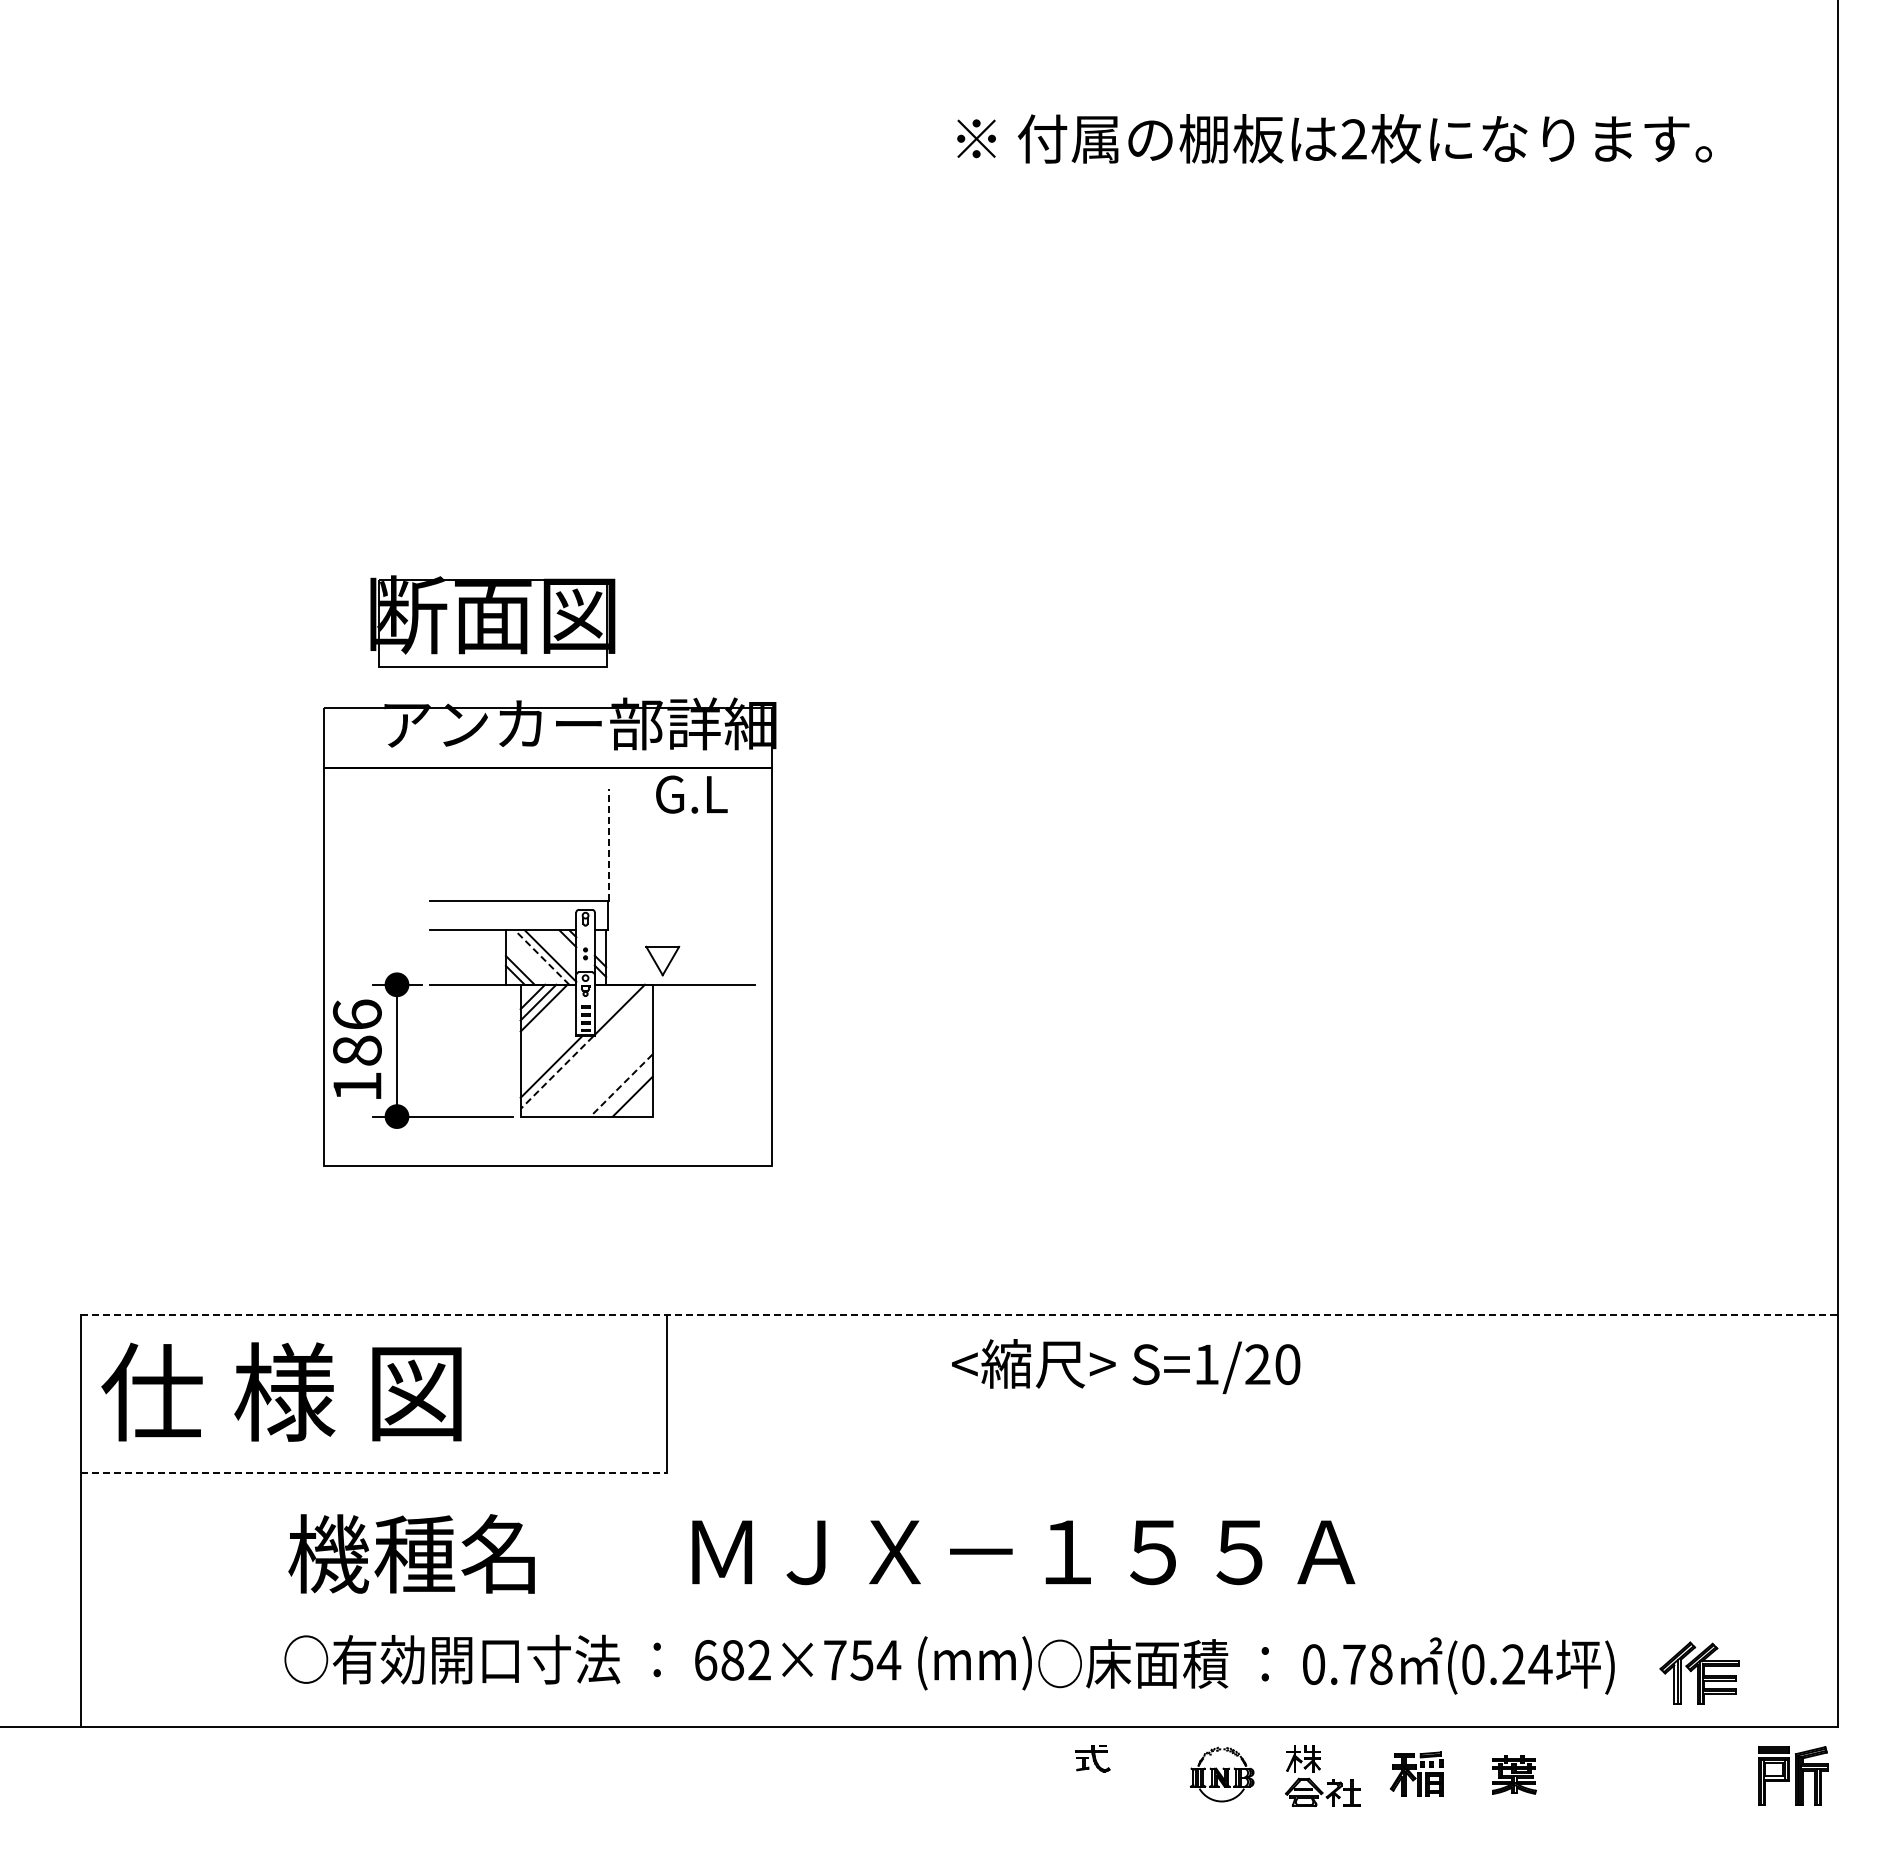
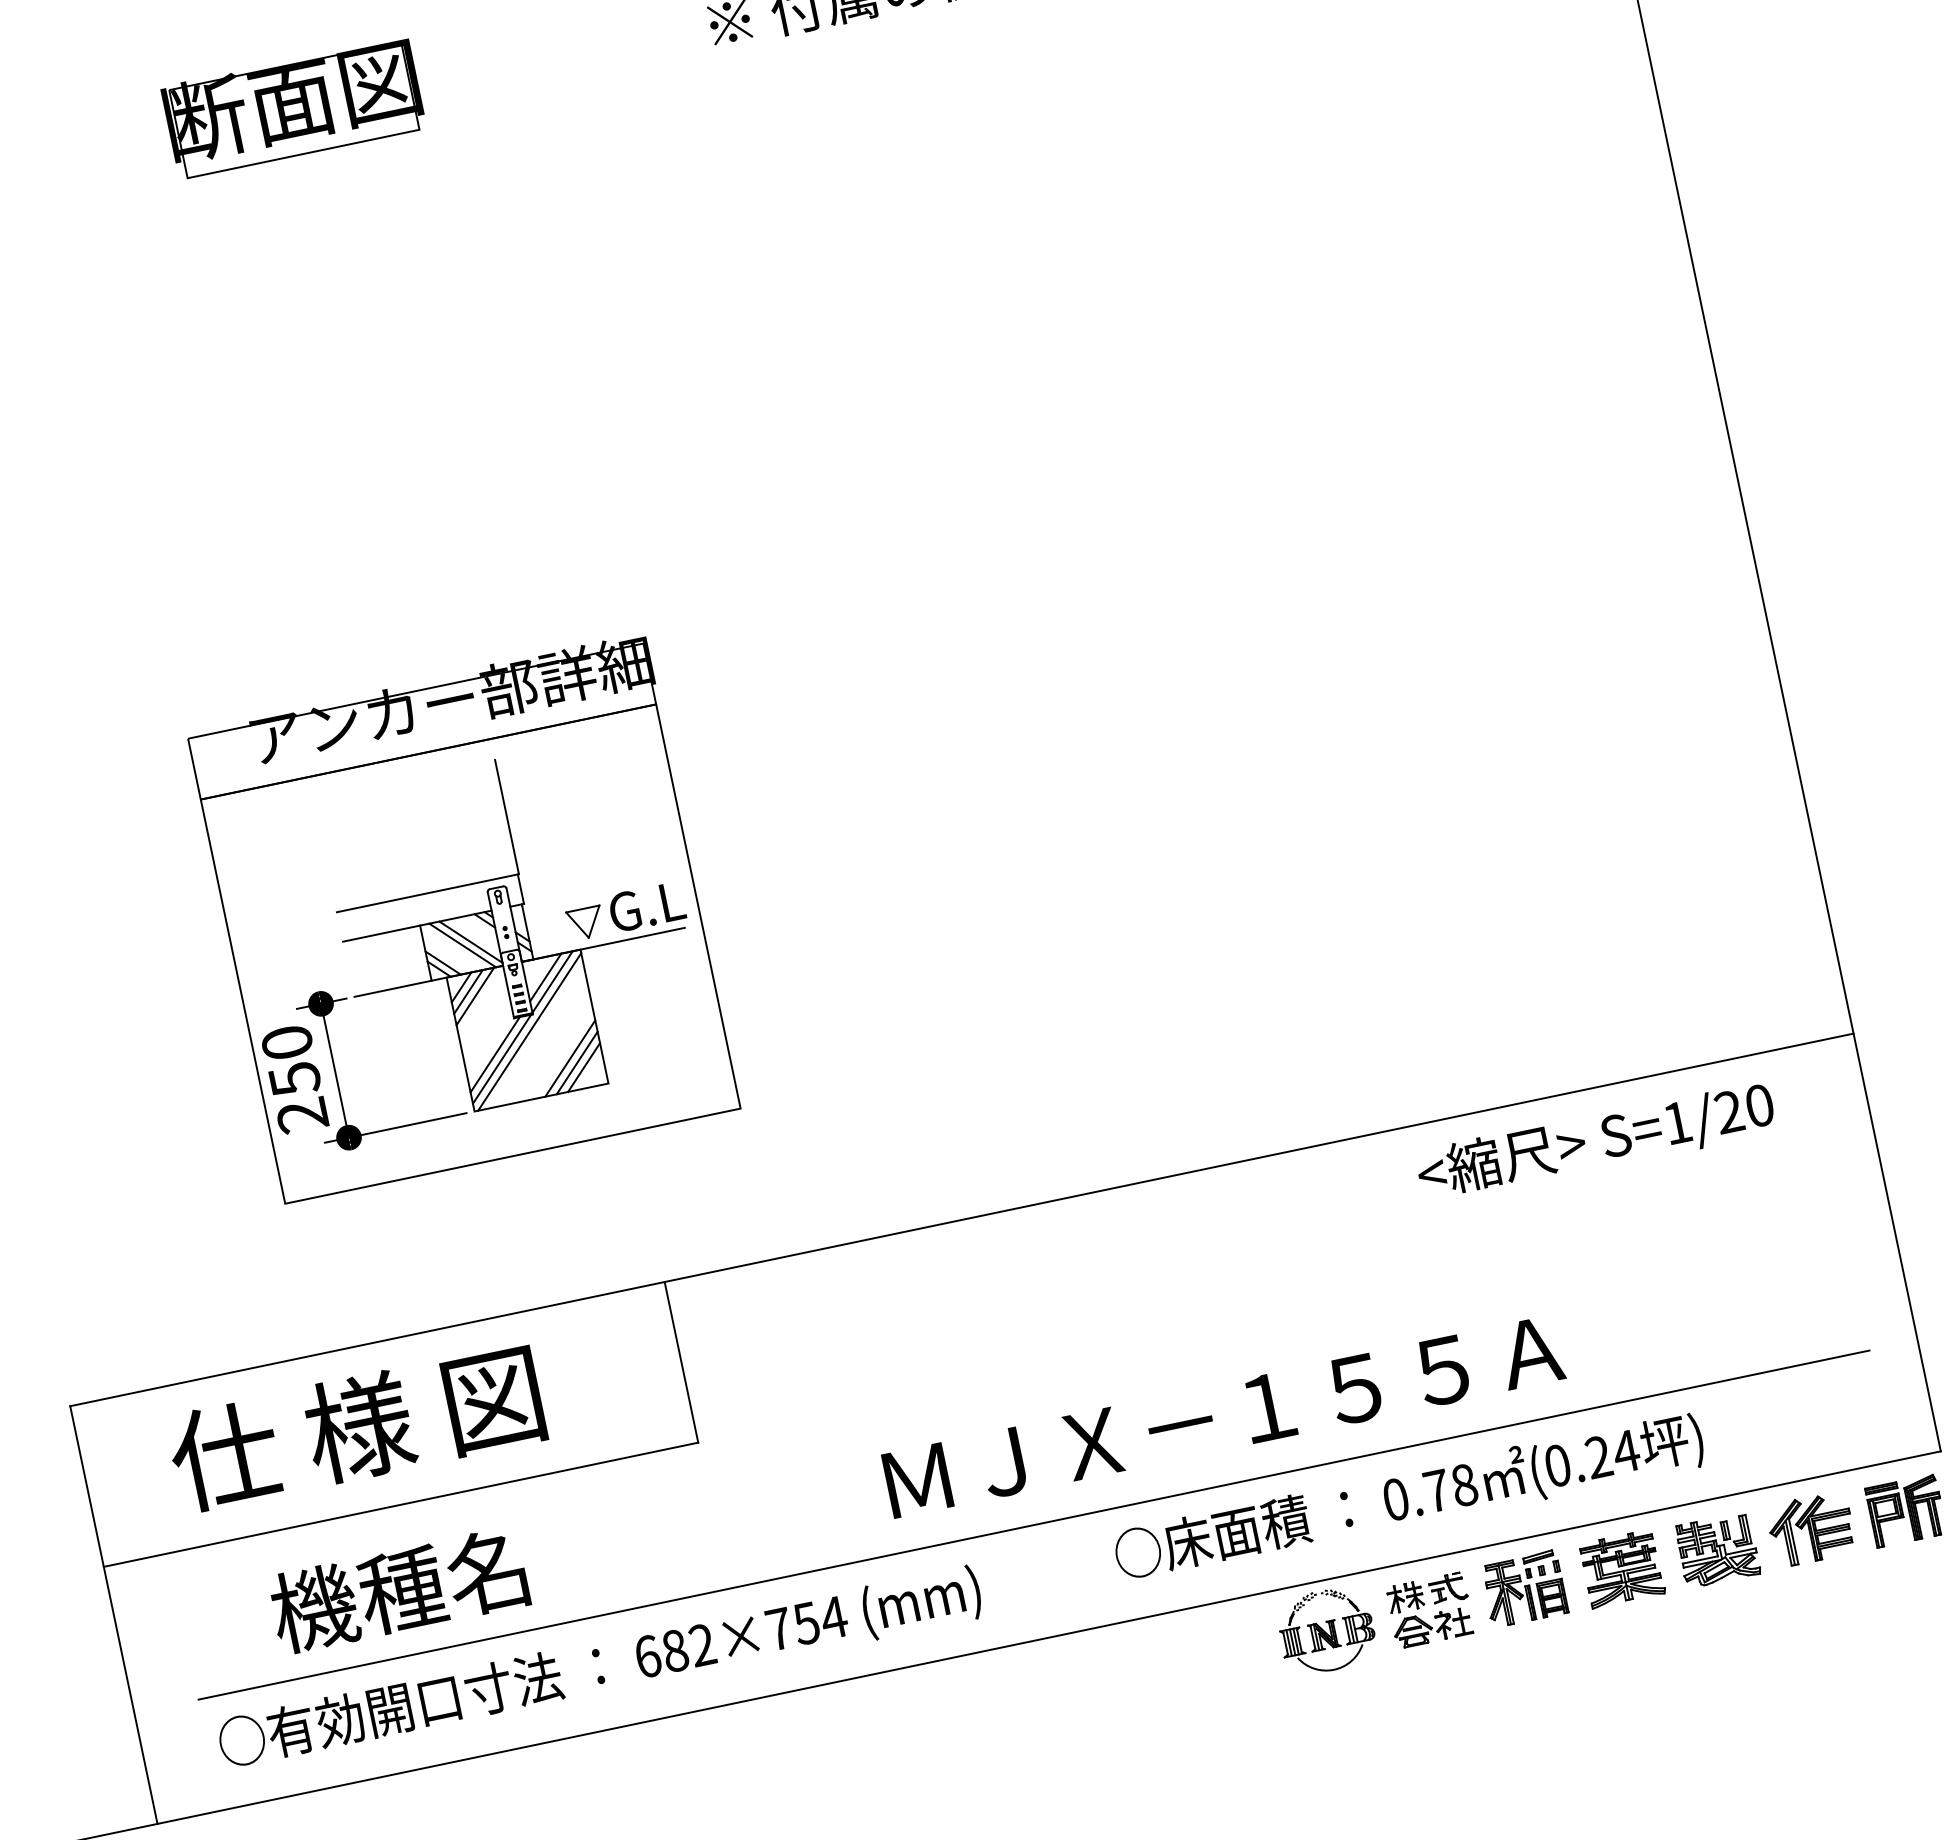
part: (492, 621) -> (293, 107), moved
text: (691, 794) -> (646, 906), moved
line: (609, 844) -> (507, 816), dashed -> solid
line: (541, 957) -> (461, 945), dashed -> solid
line: (613, 1003) -> (544, 976), added
text: (356, 1050) -> (293, 1079), 186 -> 250
line: (588, 1052) -> (529, 1031), added
line: (556, 1073) -> (501, 1060), dashed -> solid
line: (621, 1085) -> (570, 1058), dashed -> solid
line: (626, 1090) -> (576, 1062), added
line: (959, 1315) -> (962, 1220), dashed -> solid
text: (1126, 1366) -> (1596, 1141), moved
text: (281, 1391) -> (356, 1427), moved
line: (373, 1473) -> (400, 1504), dashed -> solid
text: (1023, 1552) -> (1223, 1416), moved
text: (411, 1553) -> (398, 1590), moved
line: (967, 1617) -> (1034, 1525), added
text: (657, 1662) -> (599, 1669), moved
part: (1699, 1672) -> (1810, 1528), moved
part: (1092, 1758) -> (1448, 1588), moved
part: (1416, 1773) -> (1523, 1588), size x1.43
part: (1221, 1774) -> (1325, 1630), size x1.43
part: (1514, 1774) -> (1623, 1568), size x1.67
part: (1606, 1775) -> (1716, 1550), added

